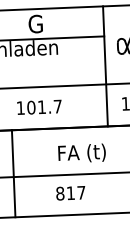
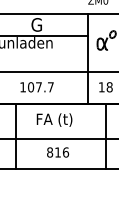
text: (41, 107) -> (38, 87), 101.7 -> 107.7
text: (81, 152) -> (54, 119), moved
text: (80, 192) -> (65, 152), 817 -> 816

